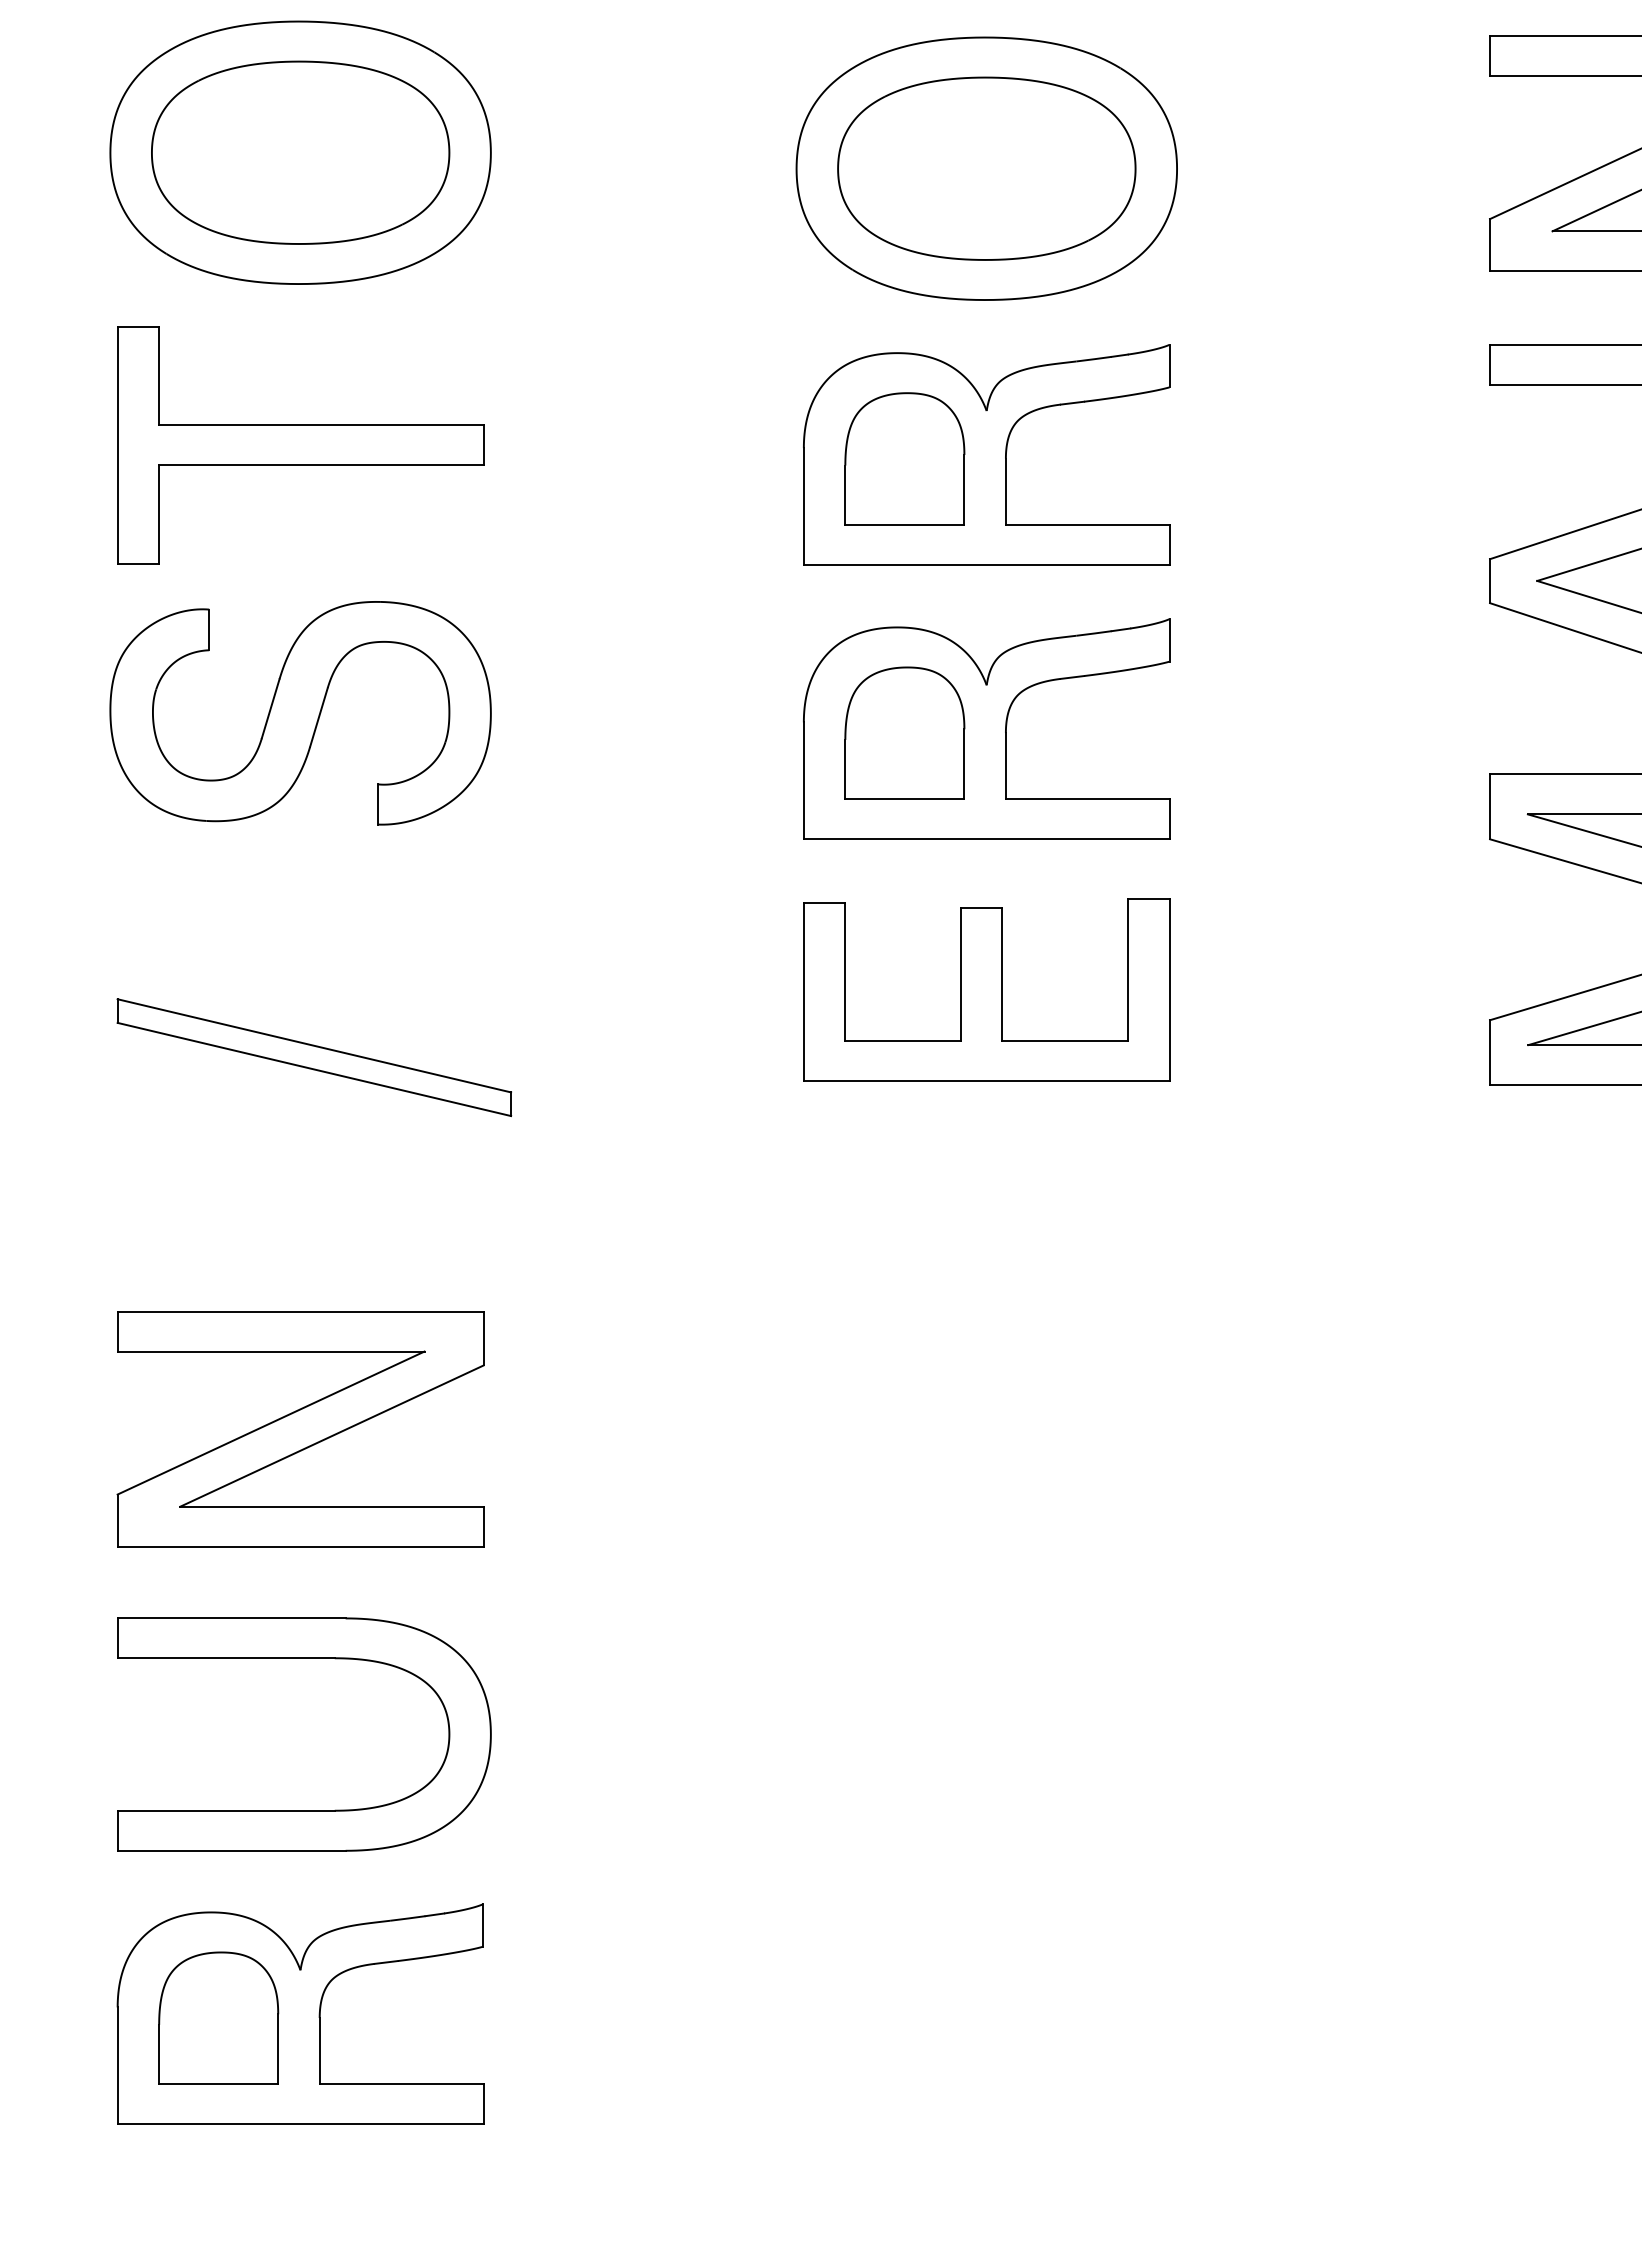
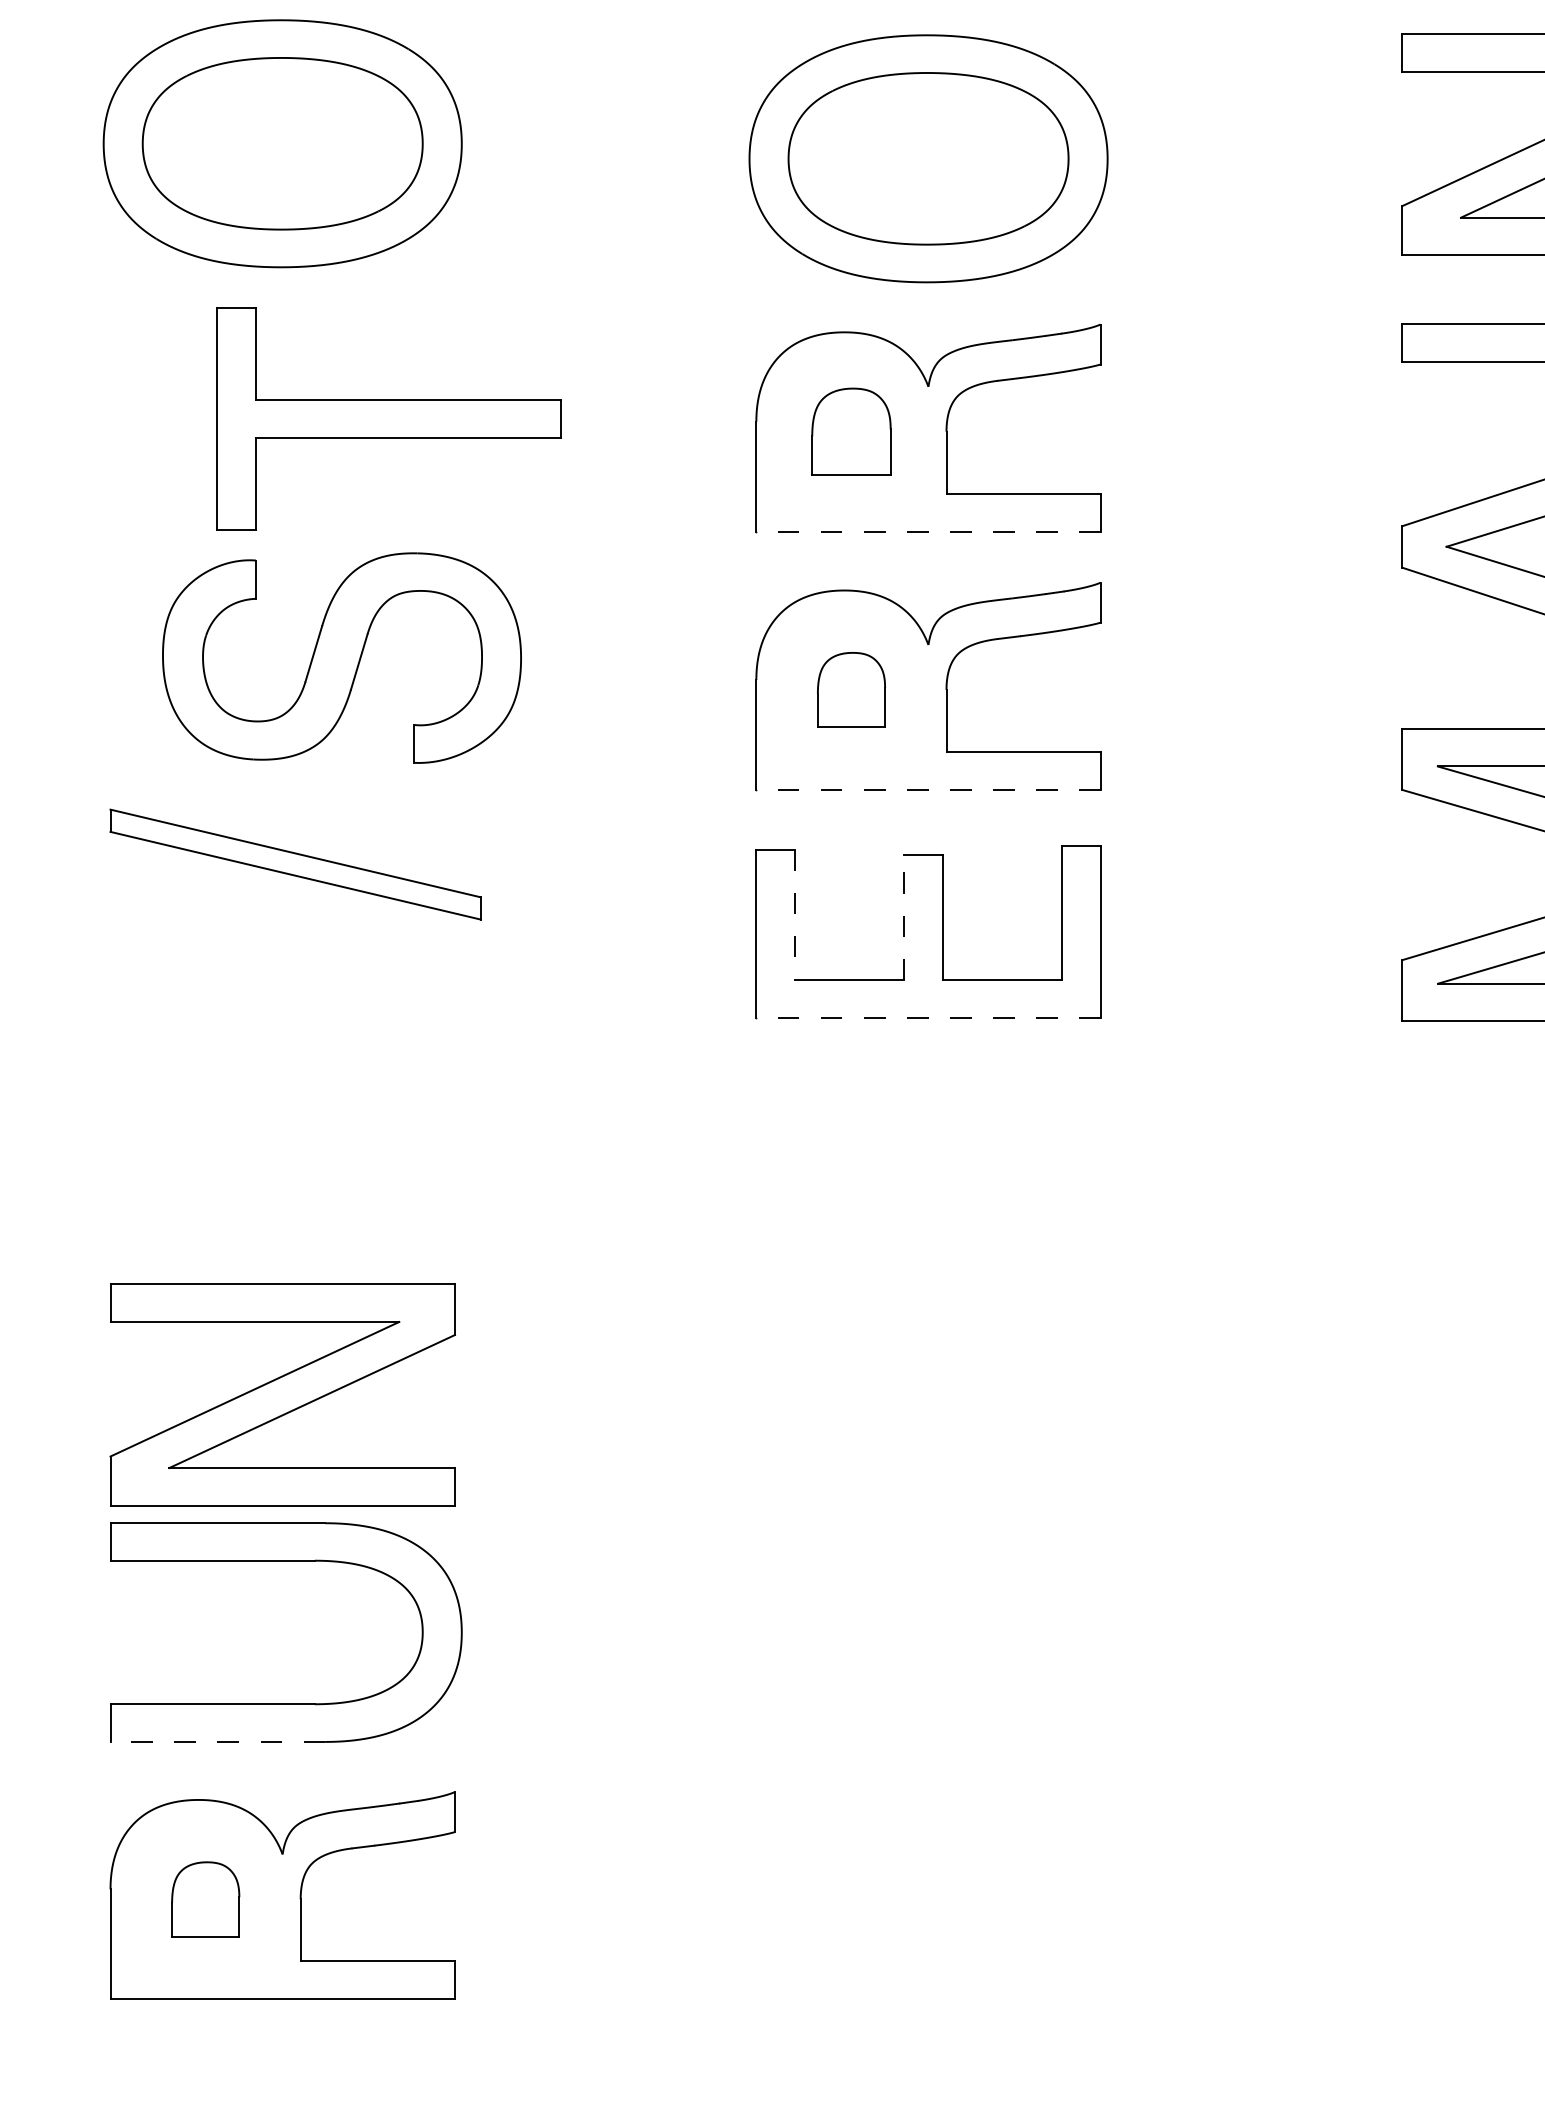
part: (300, 445) -> (388, 419), moved
part: (904, 458) -> (851, 431), size x0.7
line: (986, 564) -> (928, 531), solid -> dashed
part: (300, 713) -> (341, 658), moved
part: (904, 732) -> (851, 689), size x0.6
line: (986, 839) -> (928, 790), solid -> dashed
line: (845, 972) -> (795, 915), solid -> dashed
line: (960, 974) -> (903, 917), solid -> dashed
part: (314, 1057) -> (295, 864), moved
line: (986, 1081) -> (928, 1017), solid -> dashed
part: (300, 1429) -> (282, 1395), moved
line: (231, 1850) -> (217, 1741), solid -> dashed
part: (218, 2017) -> (205, 1898), size x0.6

